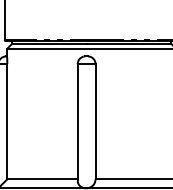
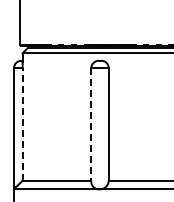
line: (7, 120) -> (22, 123), solid -> dashed
line: (77, 121) -> (91, 124), solid -> dashed

